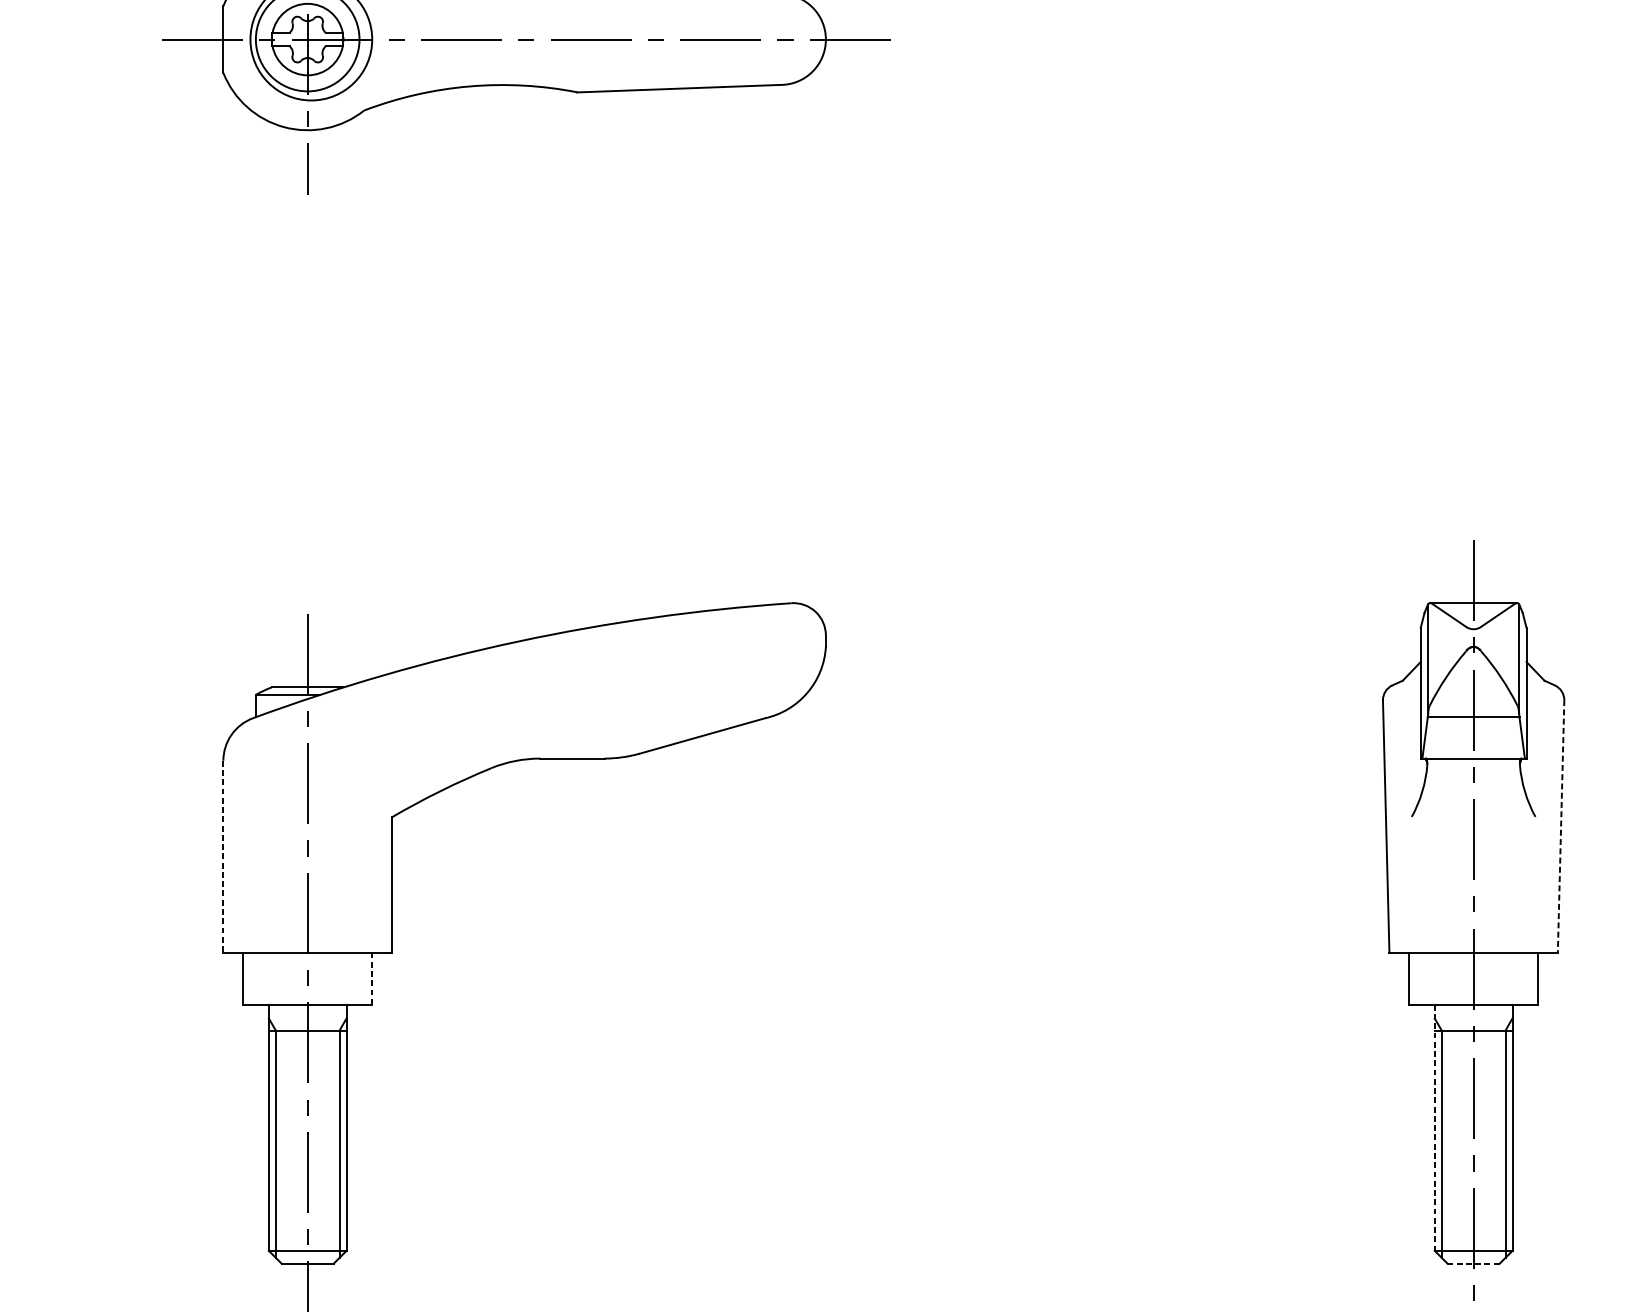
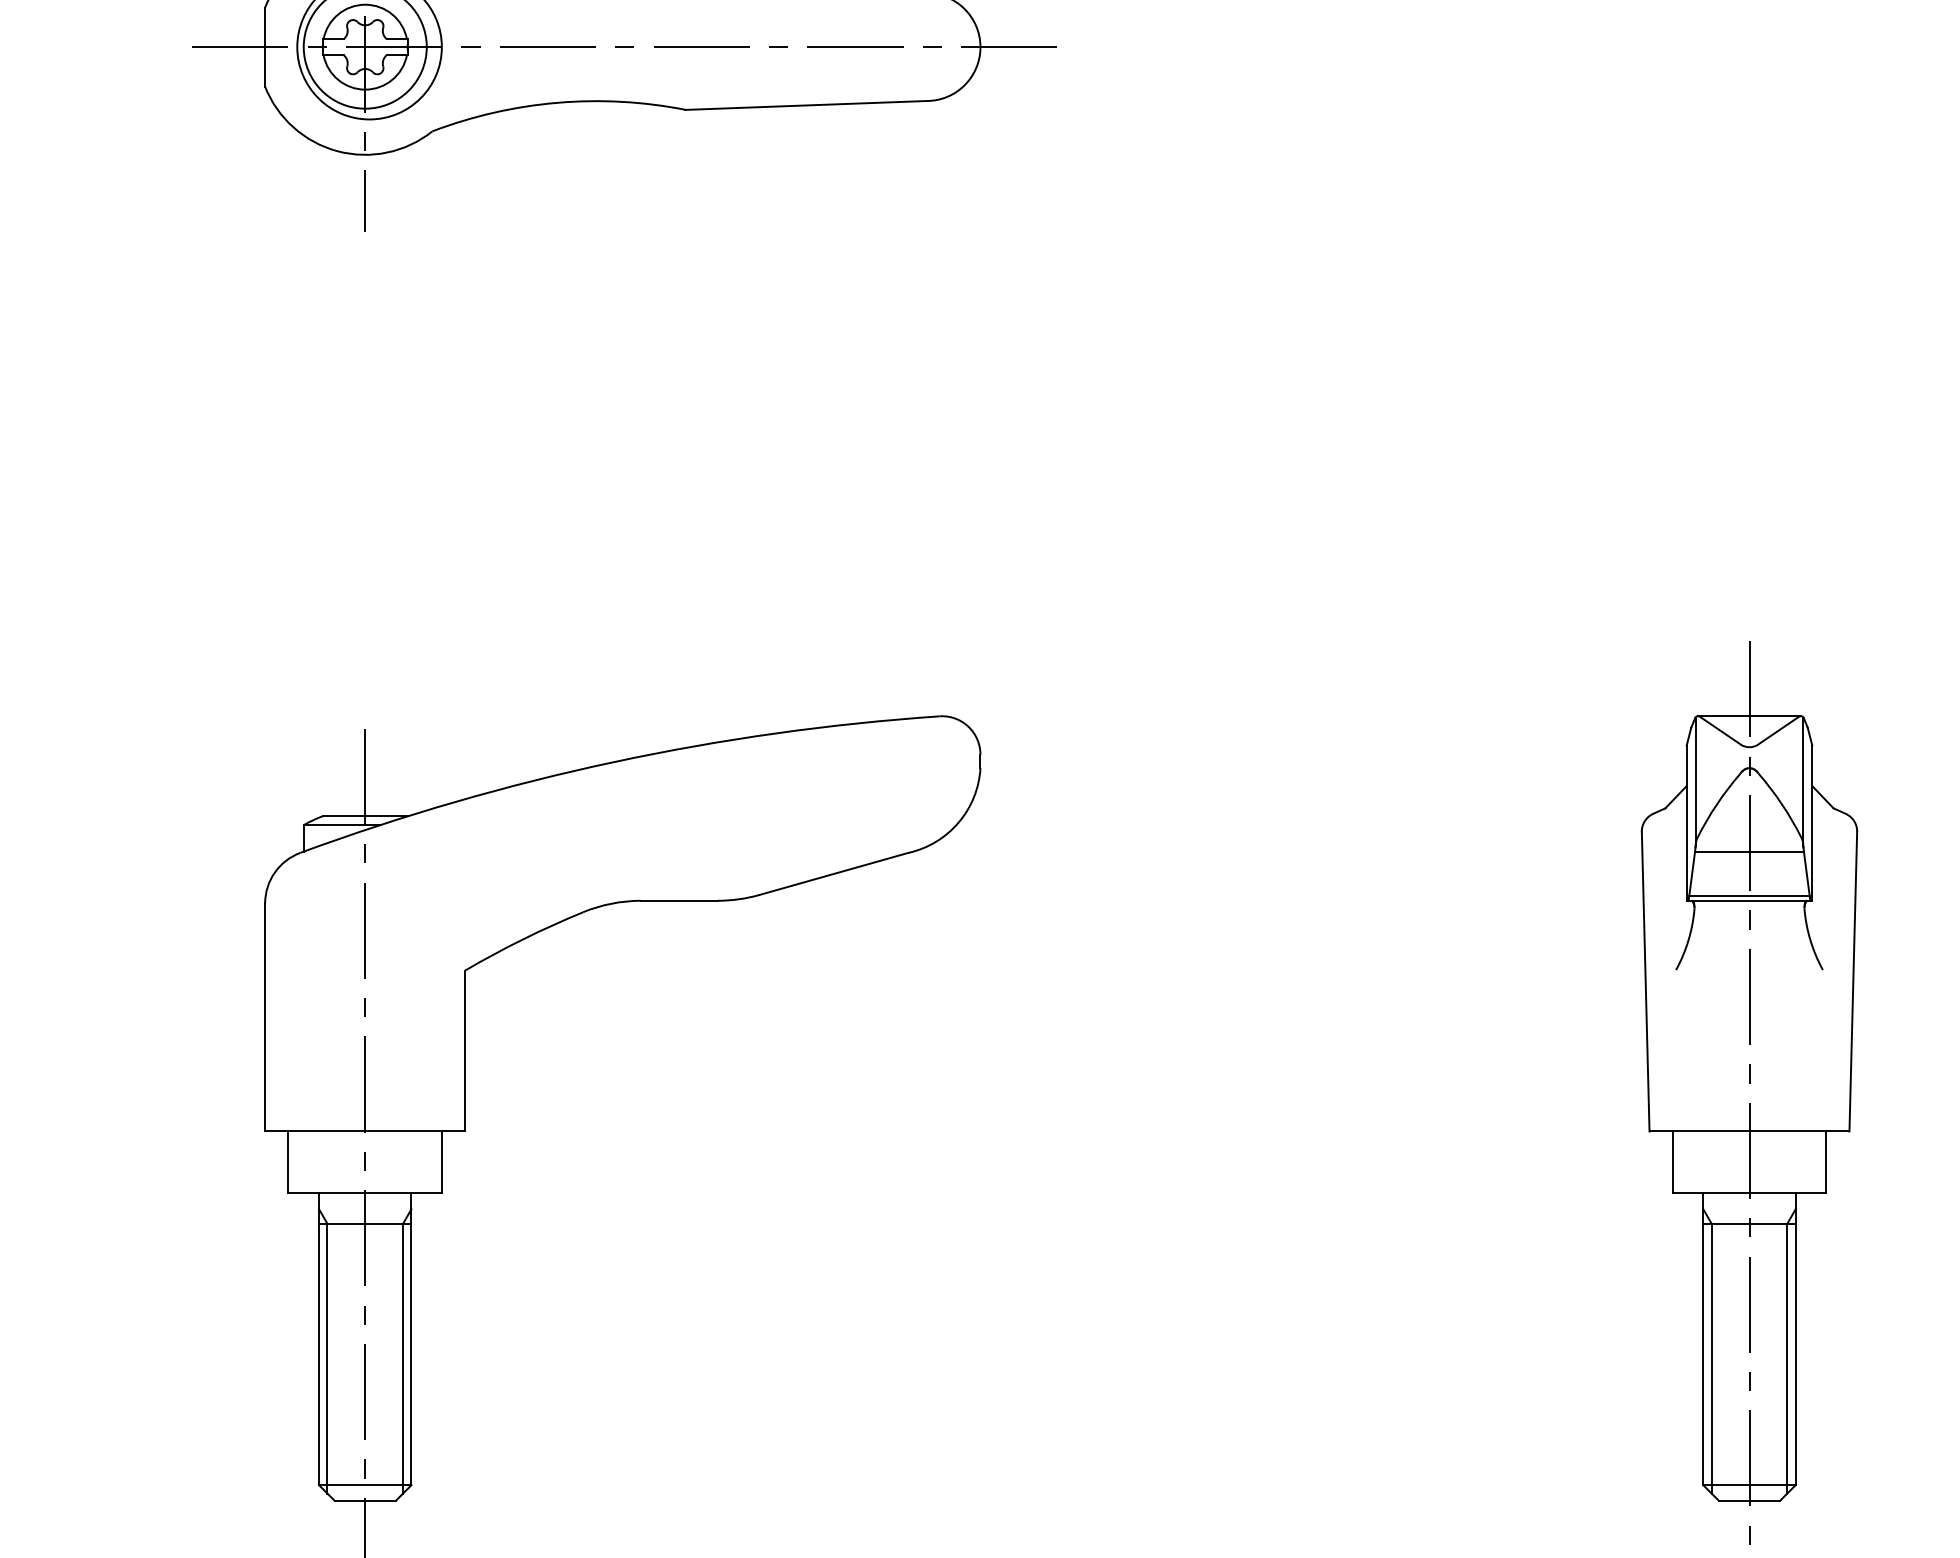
line: (1473, 754) -> (1749, 895), added
line: (1561, 826) -> (1853, 981), dashed -> solid
line: (223, 856) -> (265, 1017), dashed -> solid
line: (372, 979) -> (442, 1162), dashed -> solid
line: (1434, 1128) -> (1703, 1339), dashed -> solid
line: (1473, 1263) -> (1749, 1500), dashed -> solid

